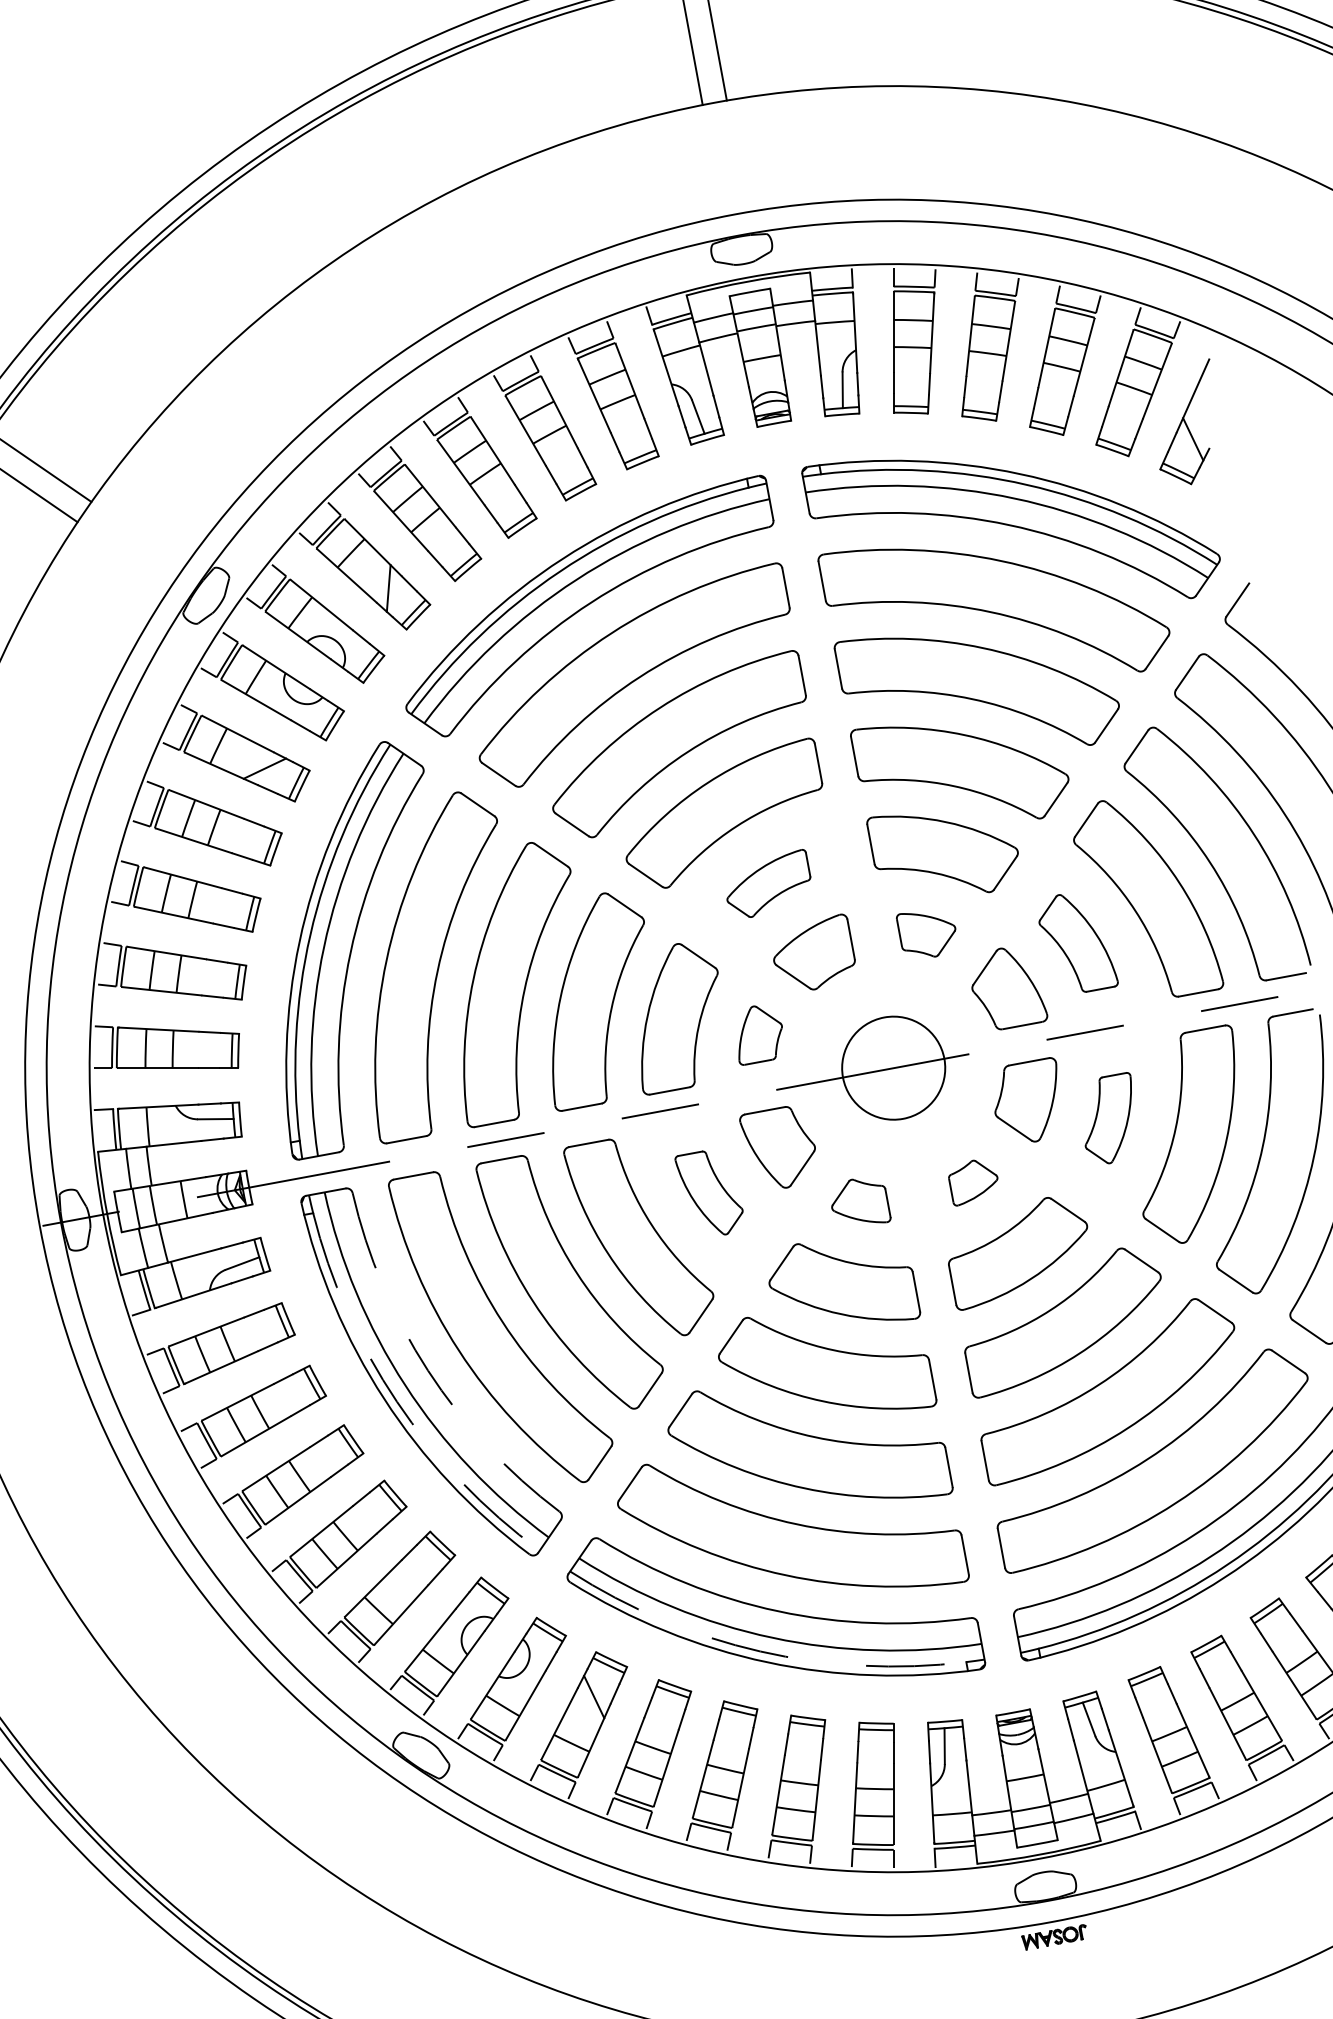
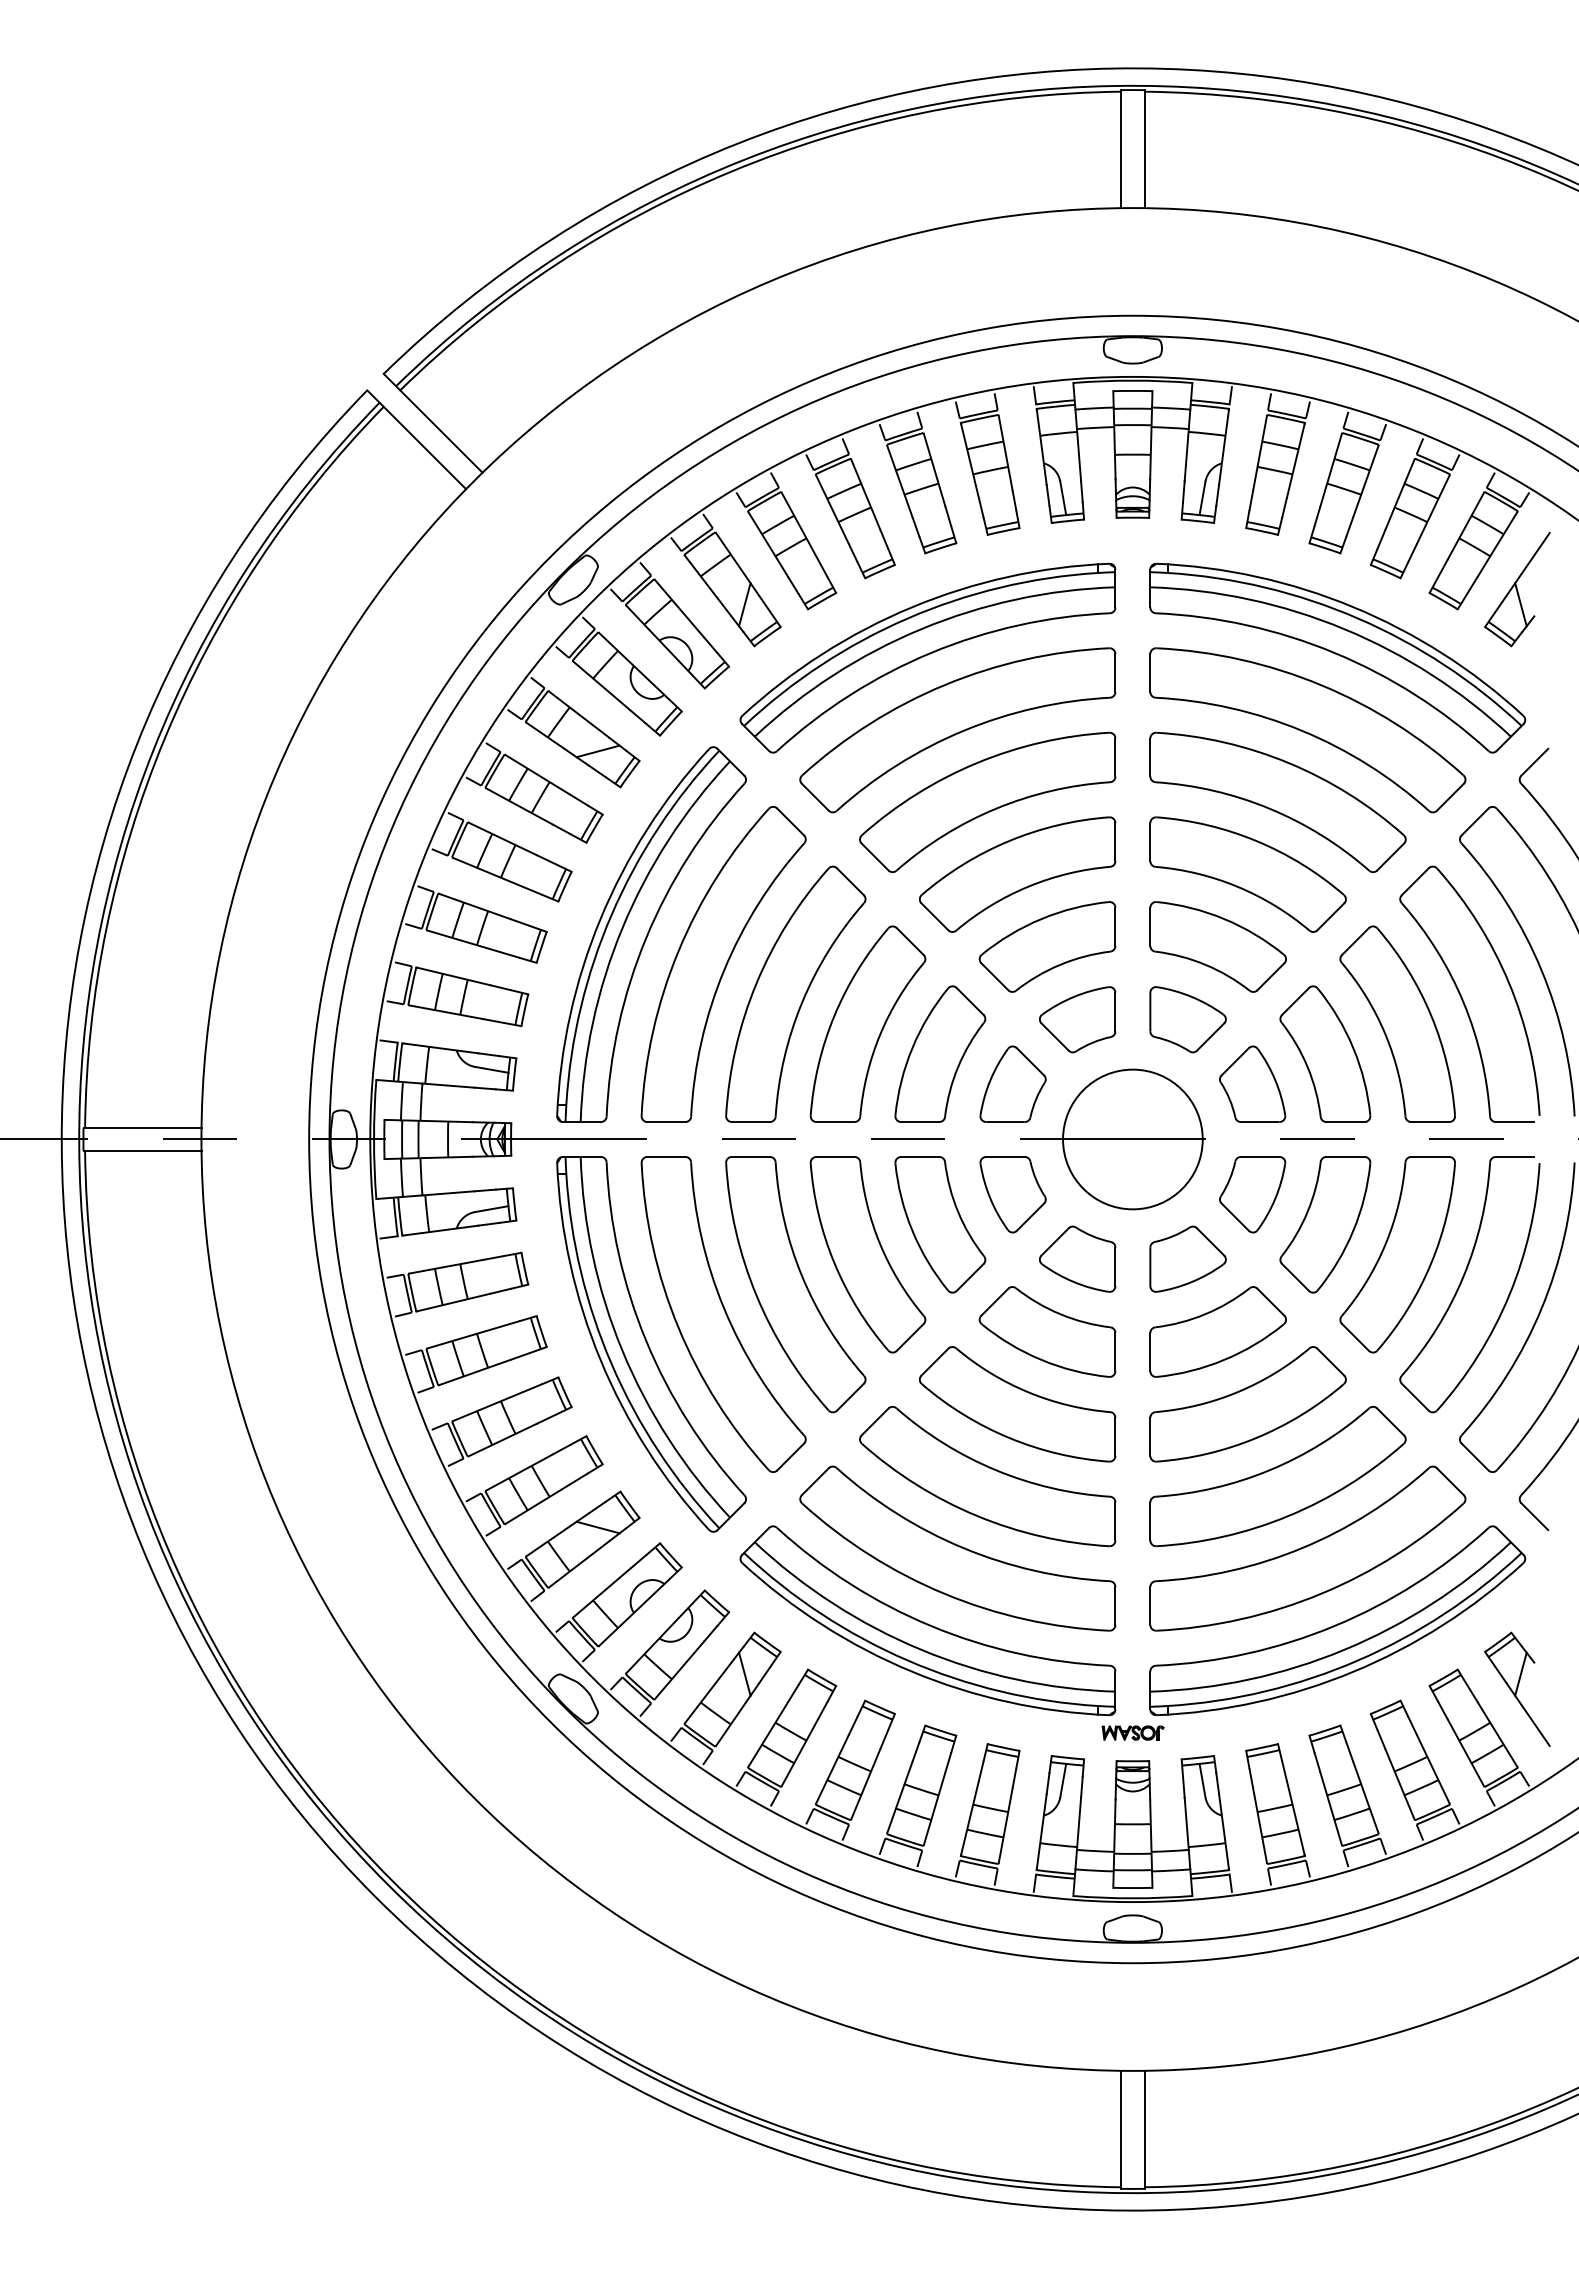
part: (768, 884) -> (1047, 946), size x1.67
part: (927, 933) -> (1187, 1019), size x1.43
part: (1076, 942) -> (1325, 1053), size x1.43
part: (758, 1033) -> (1012, 1083), size x1.43
circle: (893, 1068) -> (1132, 1139), size x1.43
part: (1109, 1119) -> (1325, 1224), size x1.67
part: (973, 1181) -> (1187, 1258), size x1.67
part: (710, 1193) -> (940, 1224), size x1.67
part: (859, 1202) -> (1077, 1258), size x1.43
arc: (428, 1371) -> (646, 1341), dashed -> solid
arc: (396, 1401) -> (611, 1364), dashed -> solid
line: (413, 1573) -> (597, 1527), added
arc: (760, 1651) -> (907, 1660), dashed -> solid
part: (1054, 1936) -> (1132, 1732), moved

